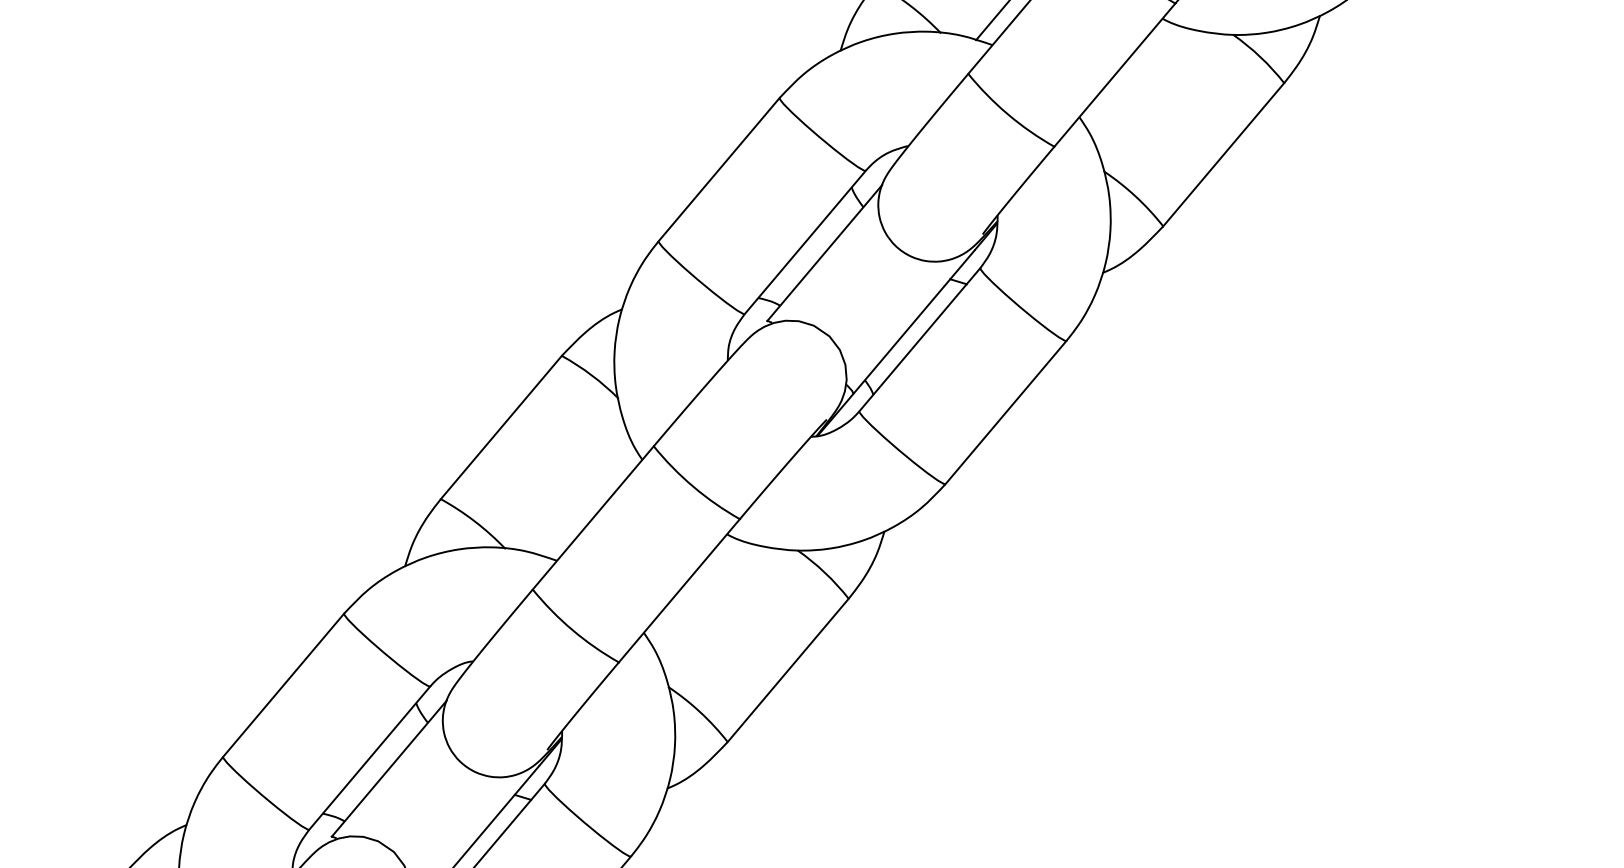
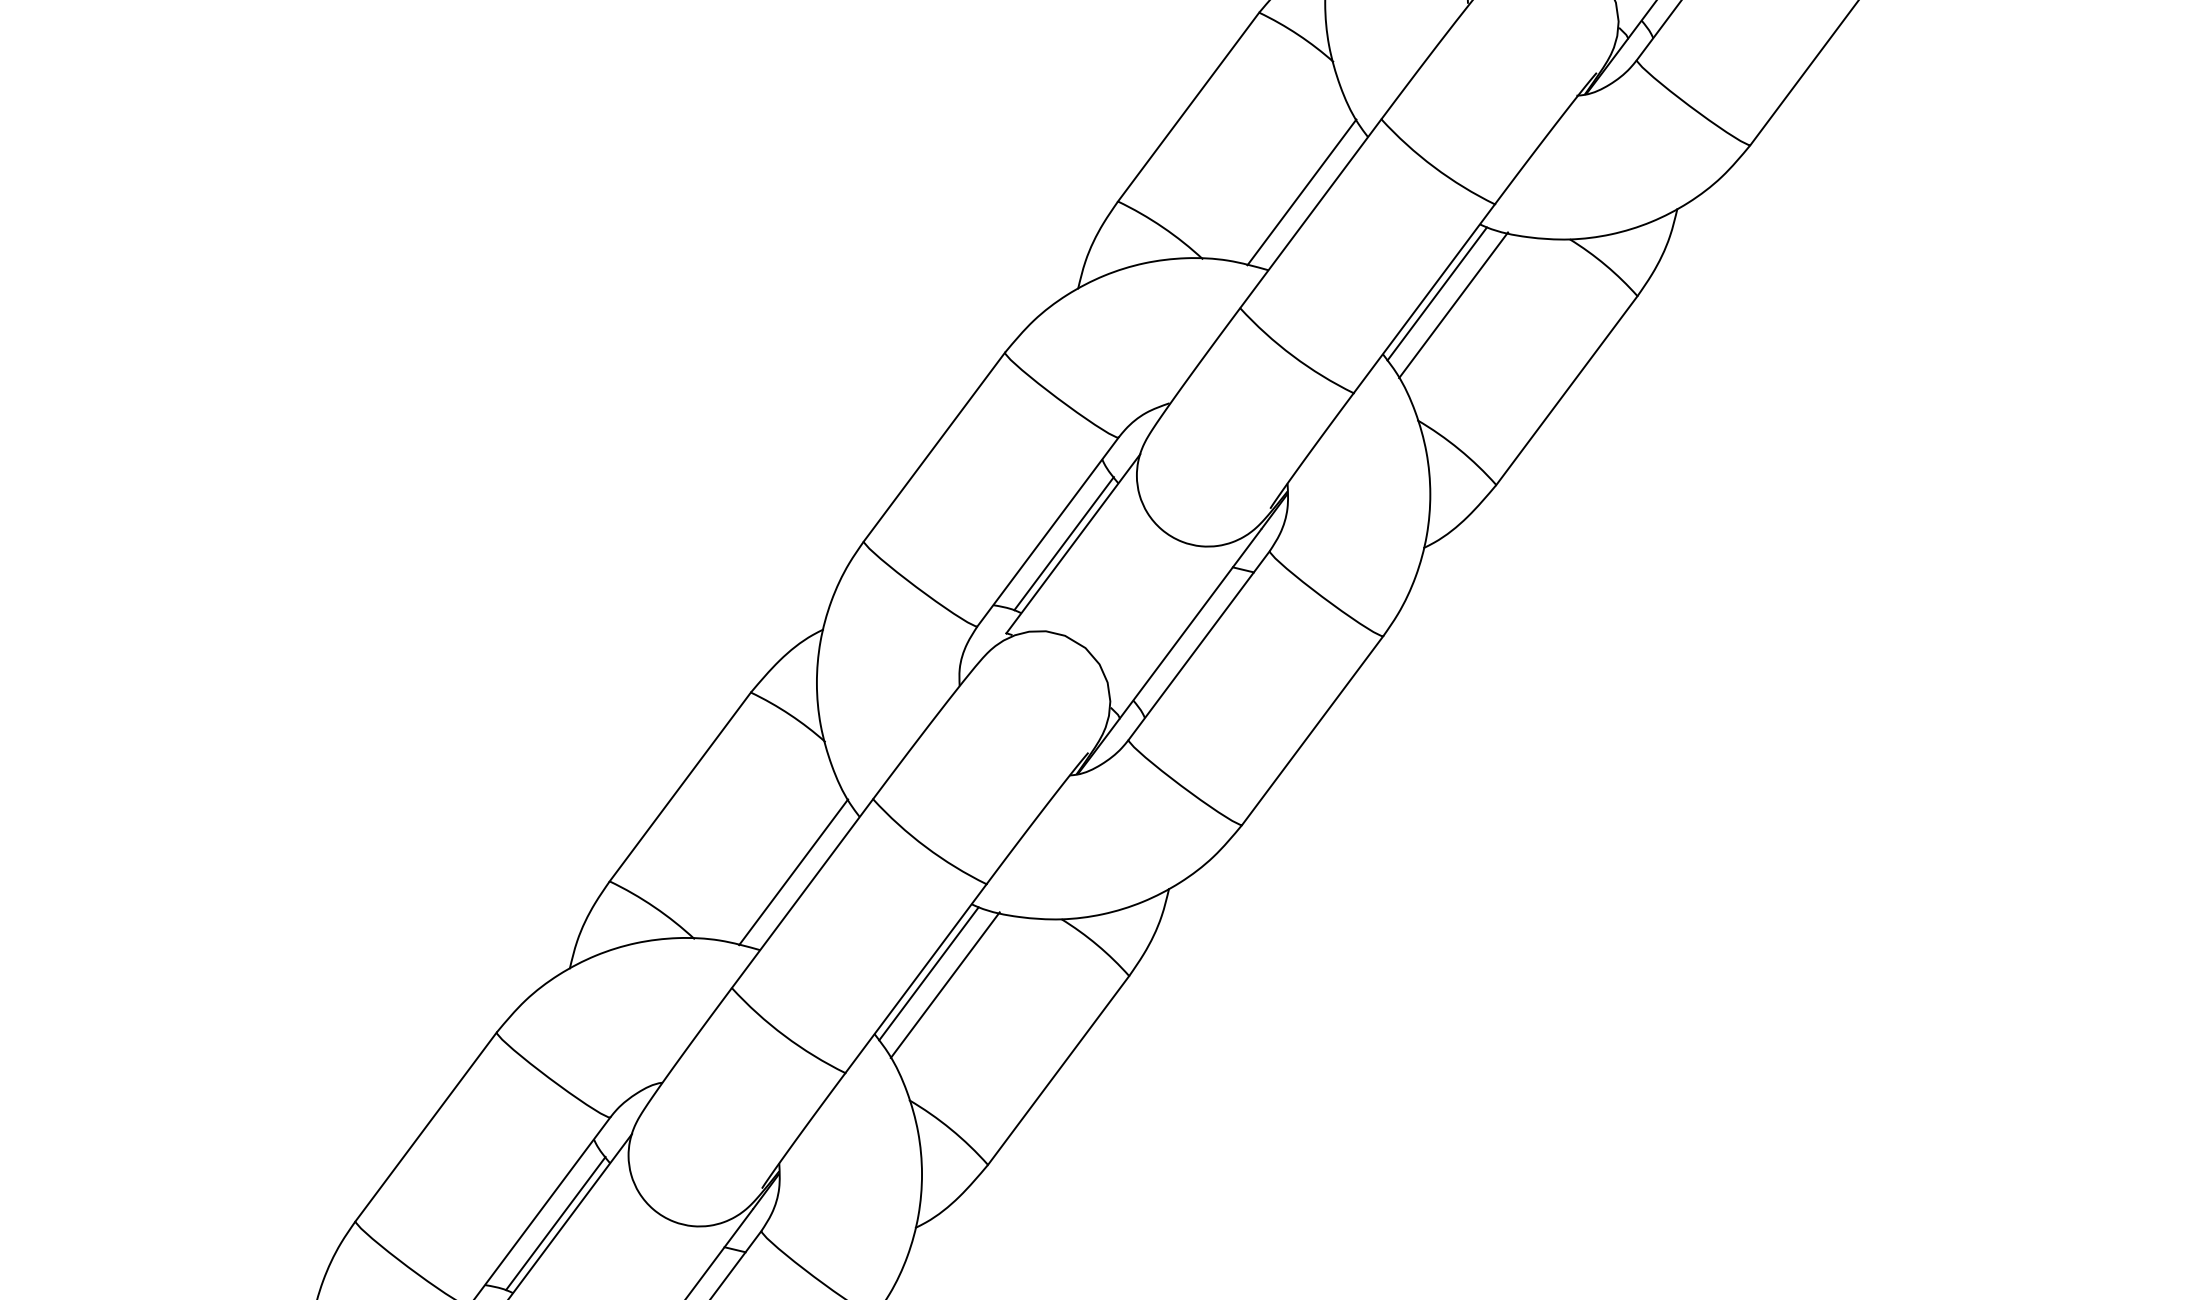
line: (1125, 71) -> (1437, 293), added
line: (1137, 81) -> (1453, 305), added
line: (816, 252) -> (1063, 543), added
line: (587, 500) -> (793, 872), added
line: (689, 587) -> (928, 973), added
line: (701, 597) -> (944, 985), added
line: (381, 768) -> (555, 1223), added

